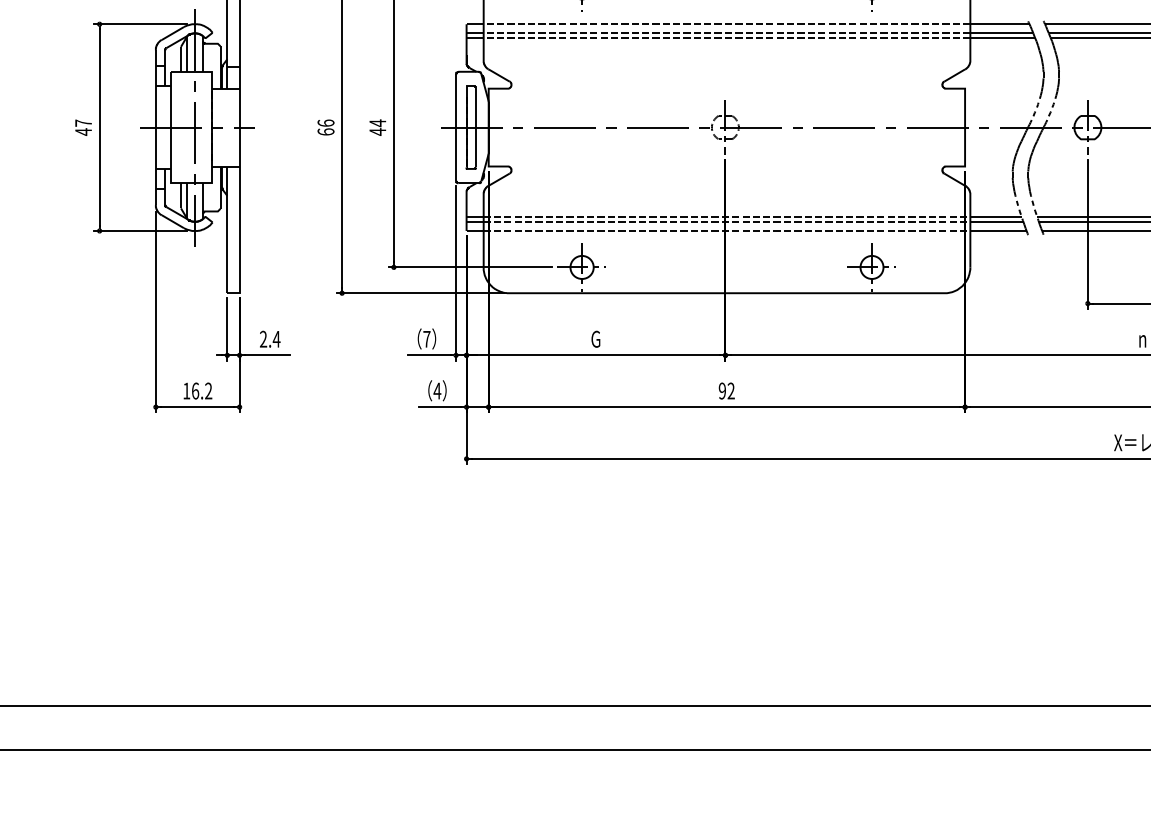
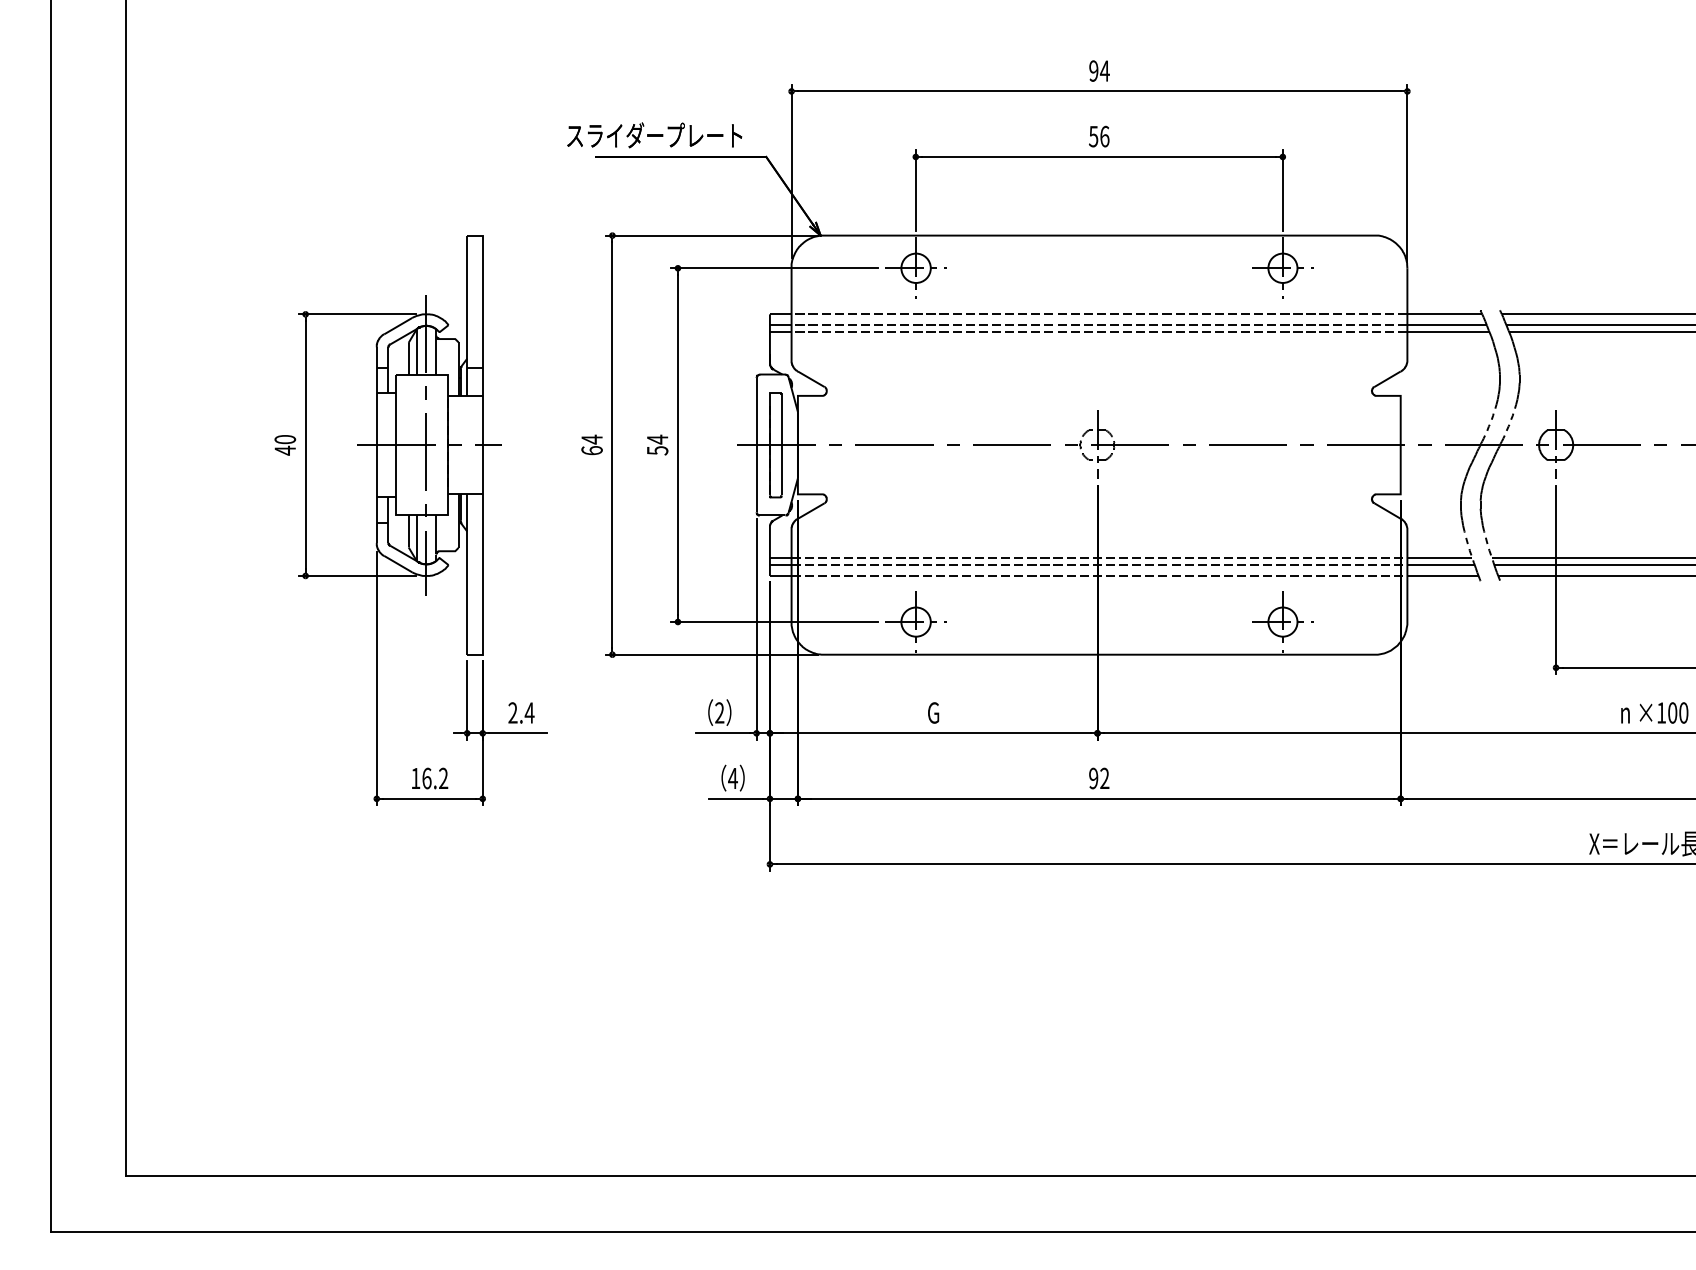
text: (83, 123) -> (285, 439), 47 -> 40
text: (325, 123) -> (591, 439), 66 -> 64
text: (377, 131) -> (657, 450), 44 -> 54
text: (426, 338) -> (719, 712), 7 -> 2

